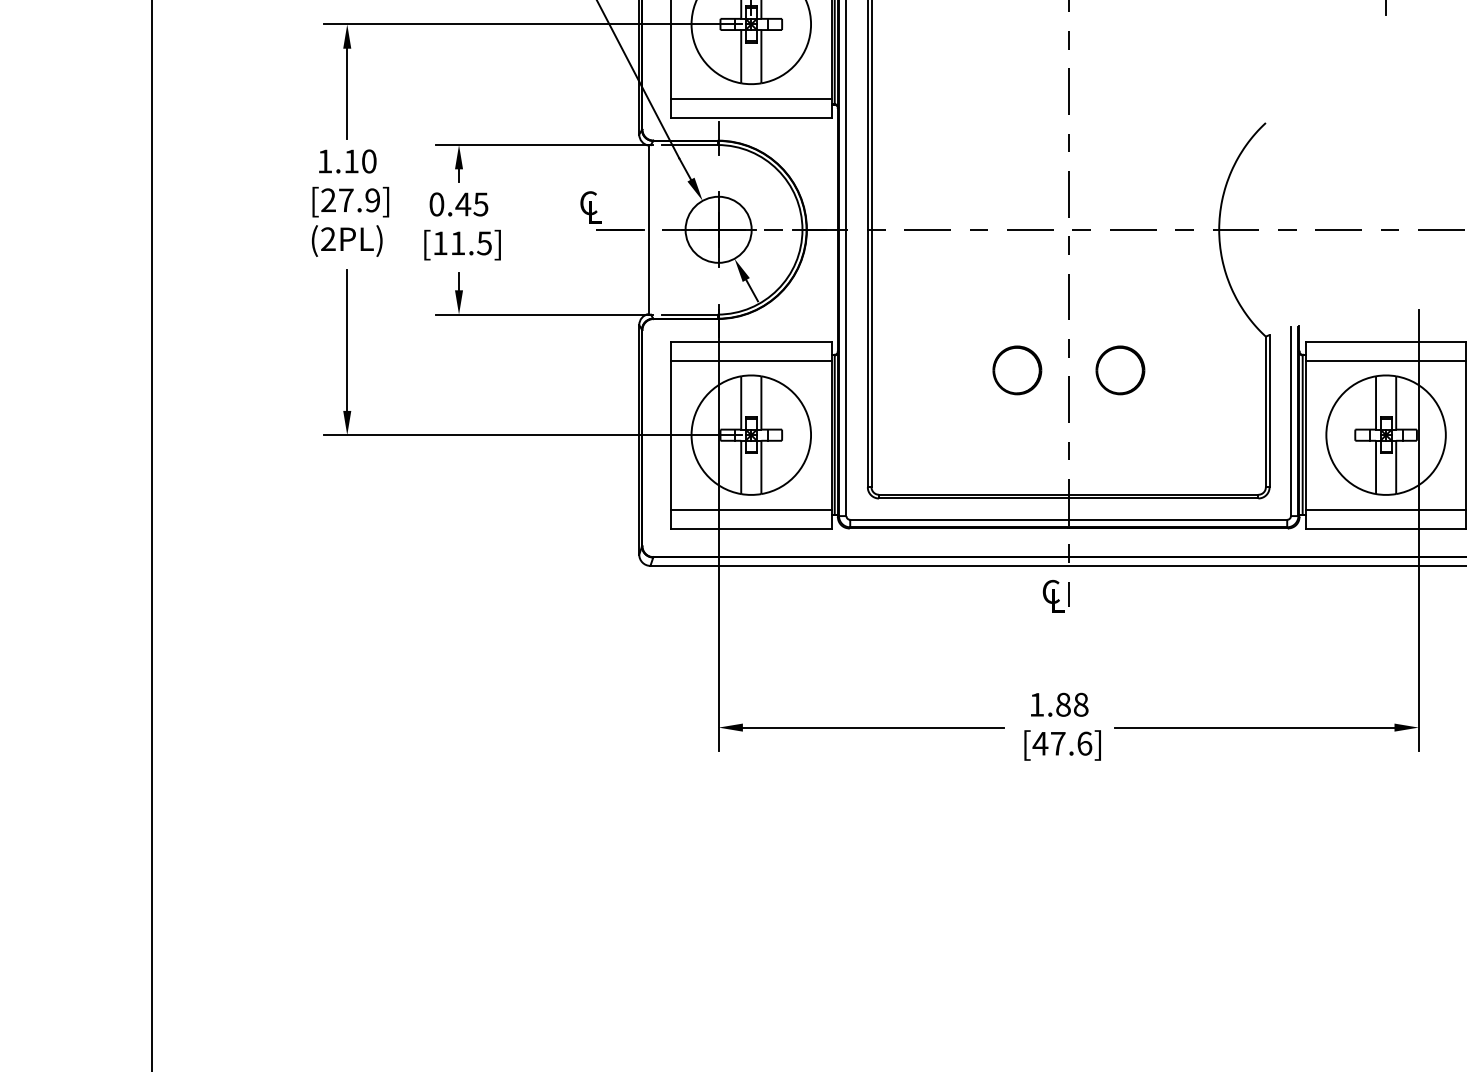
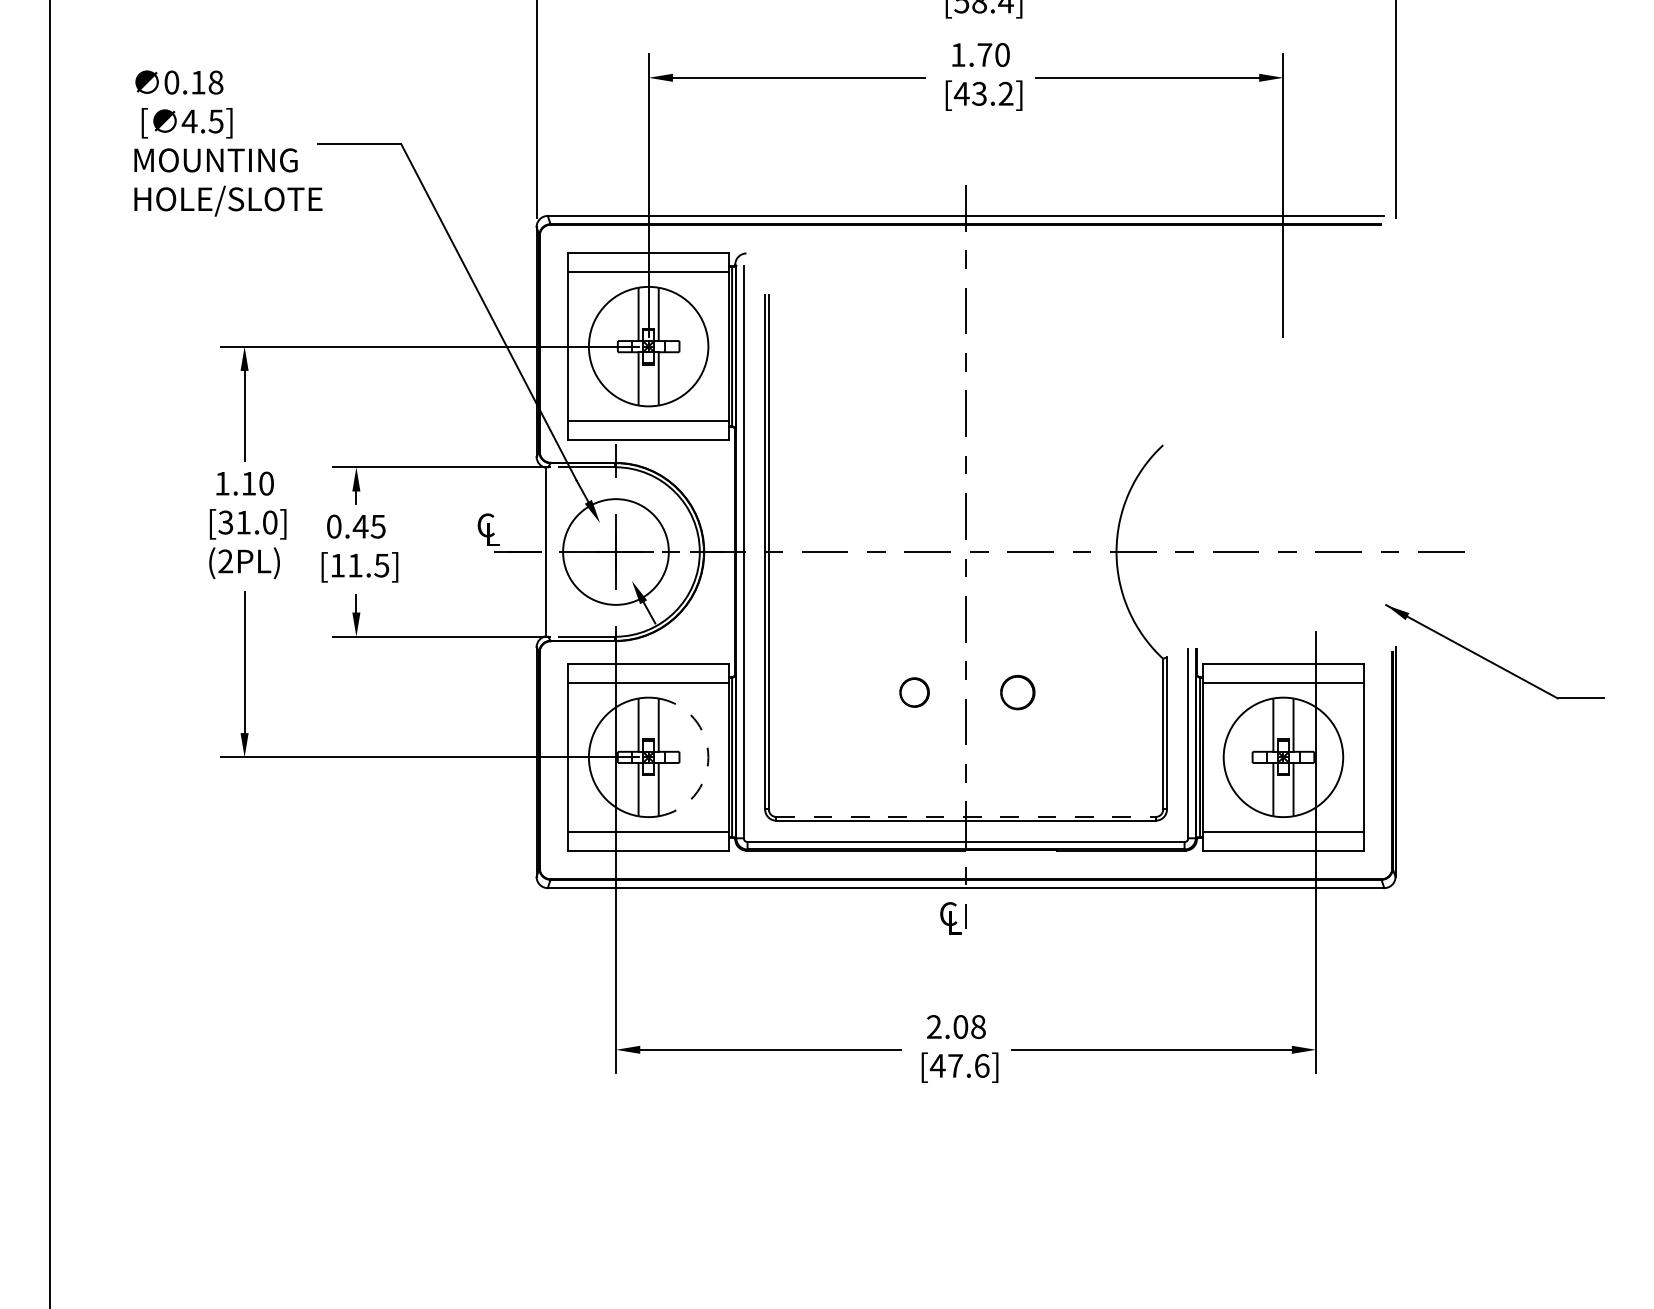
text: (350, 200) -> (247, 522), [27.9] -> [31.0]
circle: (718, 229) -> (615, 551), size x1.6
part: (1017, 370) -> (914, 692), size x0.6
part: (1120, 370) -> (1017, 692), size x0.7
arc: (811, 435) -> (708, 757), solid -> dashed
line: (1069, 494) -> (966, 816), solid -> dashed
text: (1050, 704) -> (947, 1026), 1.88 -> 2.08

